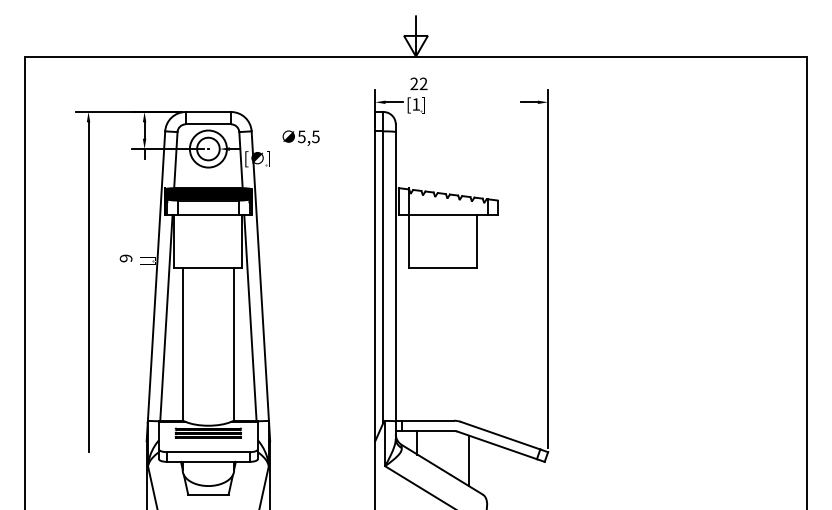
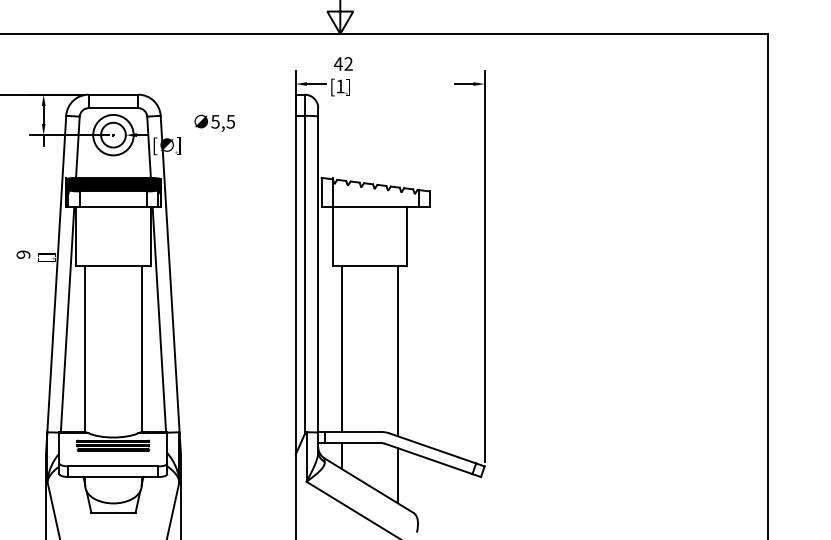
text: (414, 83) -> (338, 63), 22 -> 42
line: (417, 344) -> (341, 348), added
line: (468, 346) -> (397, 350), added

